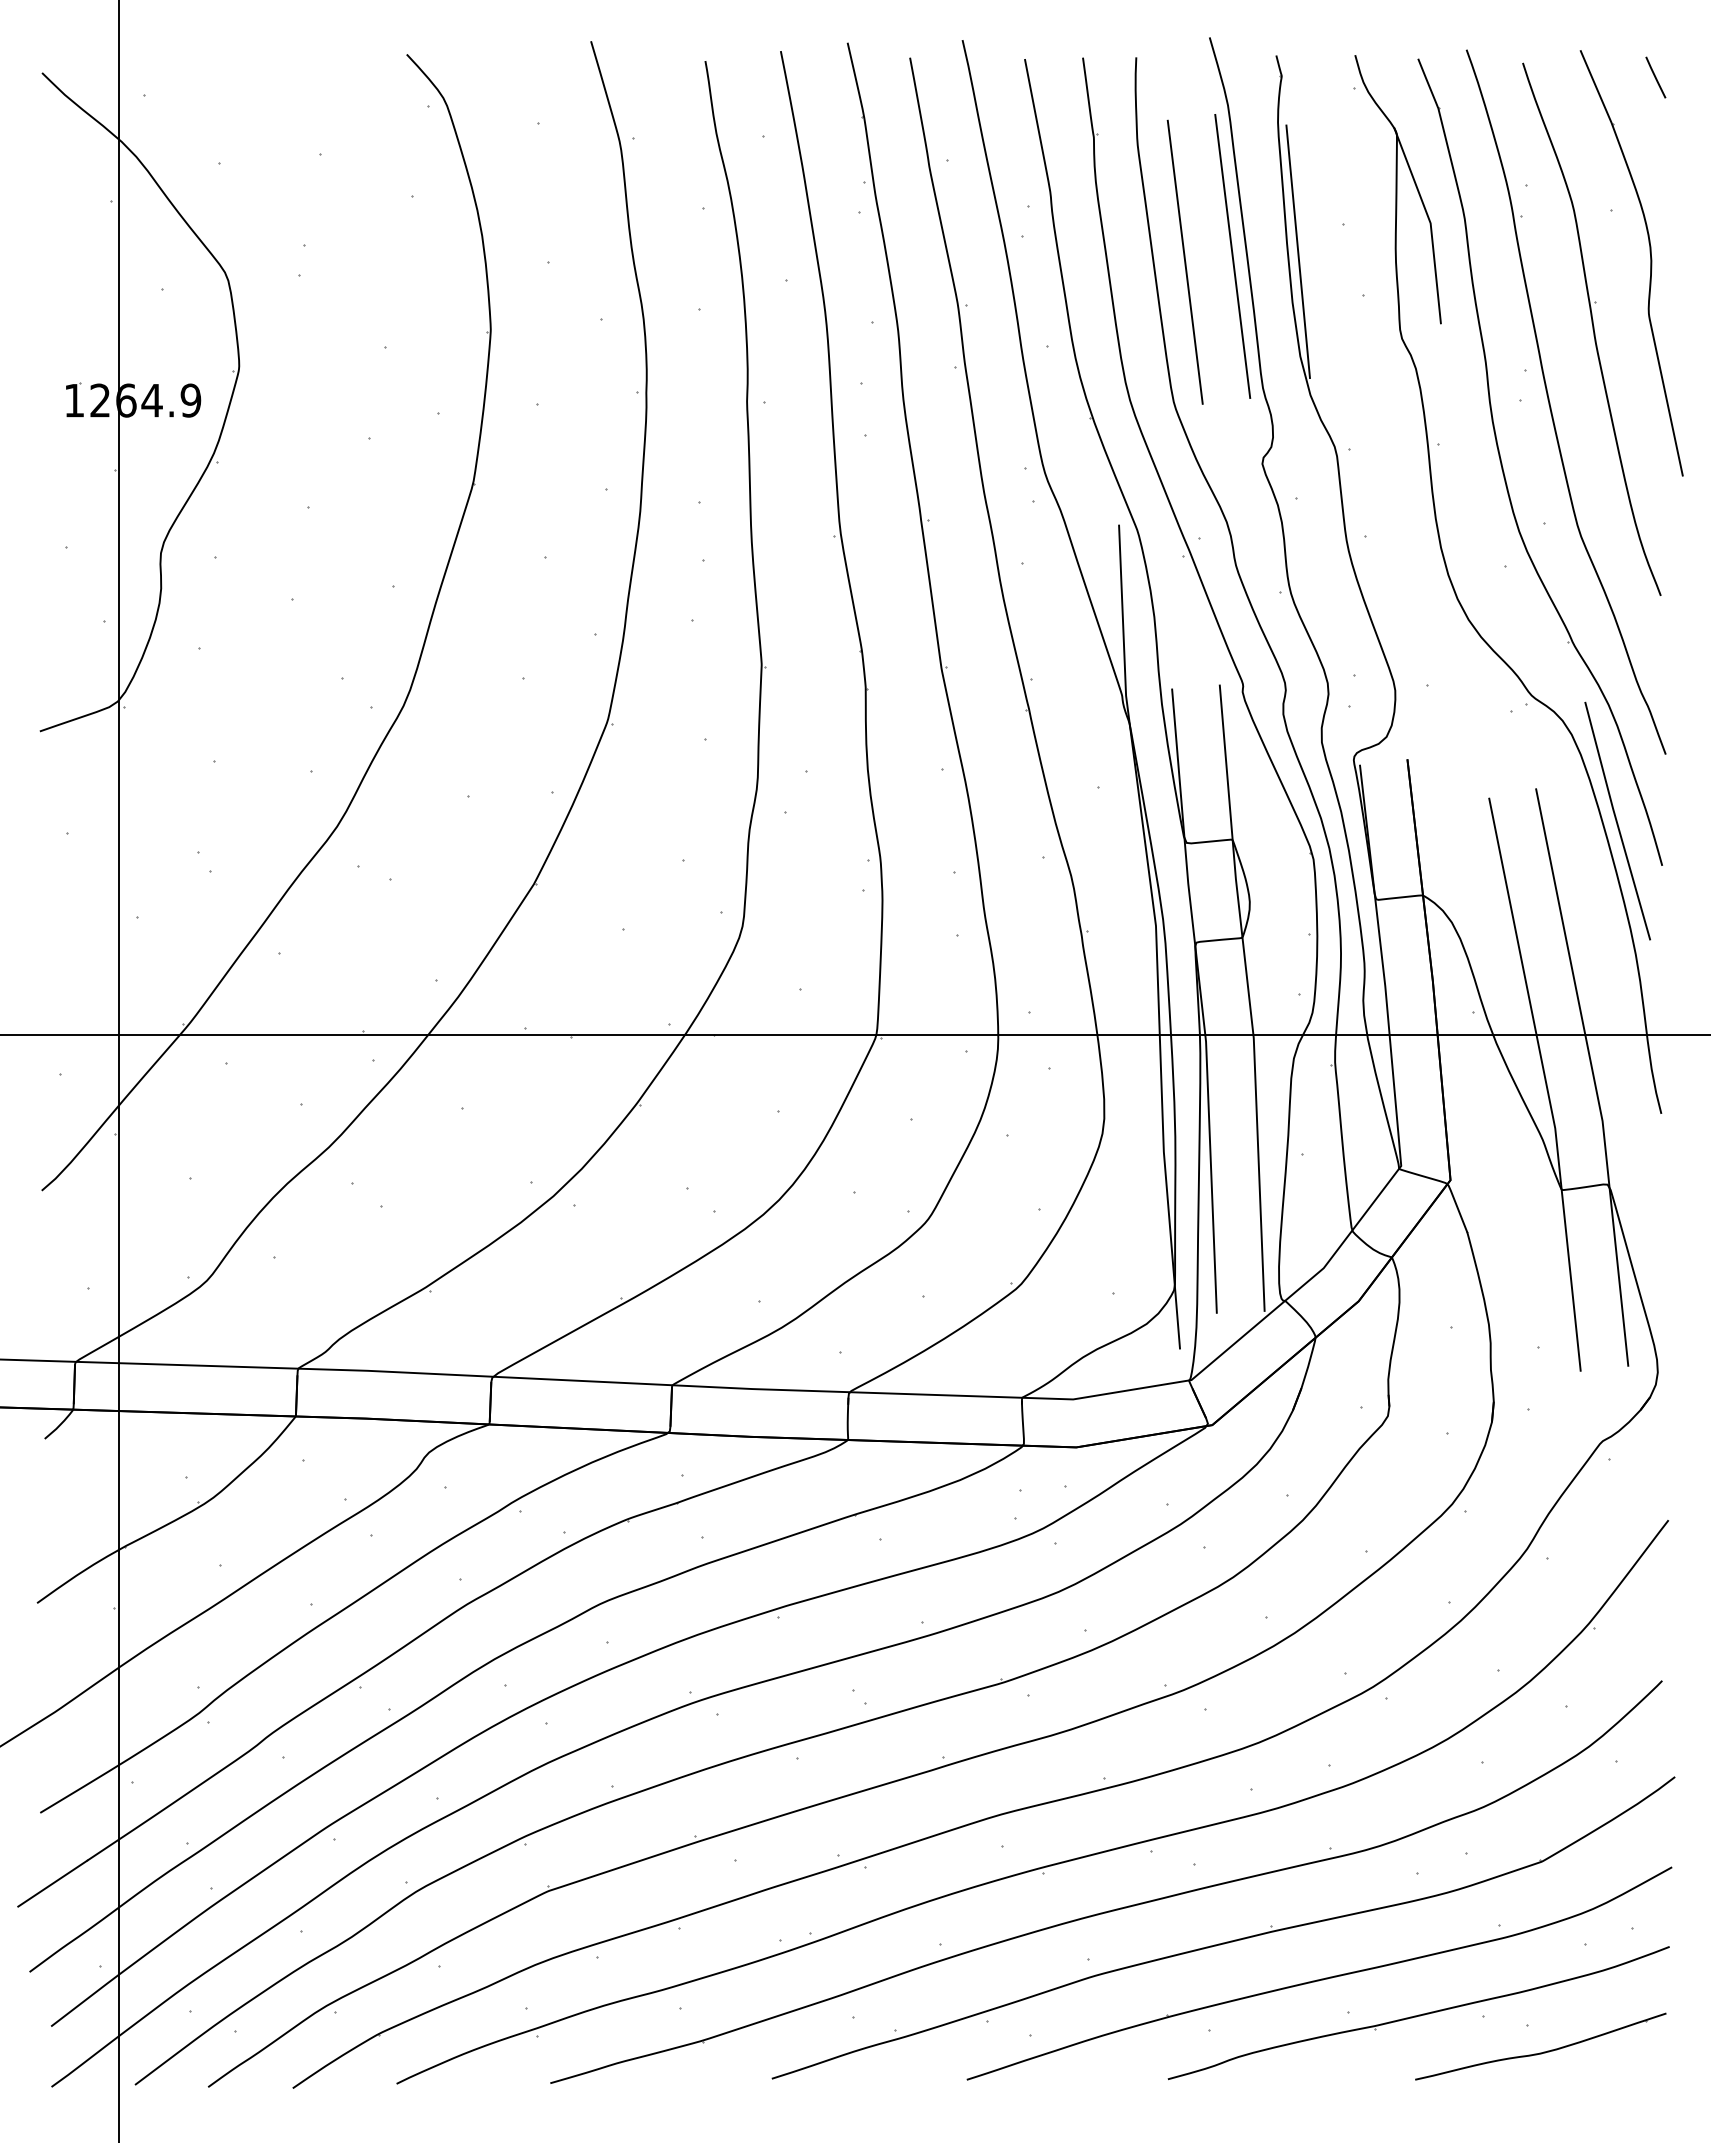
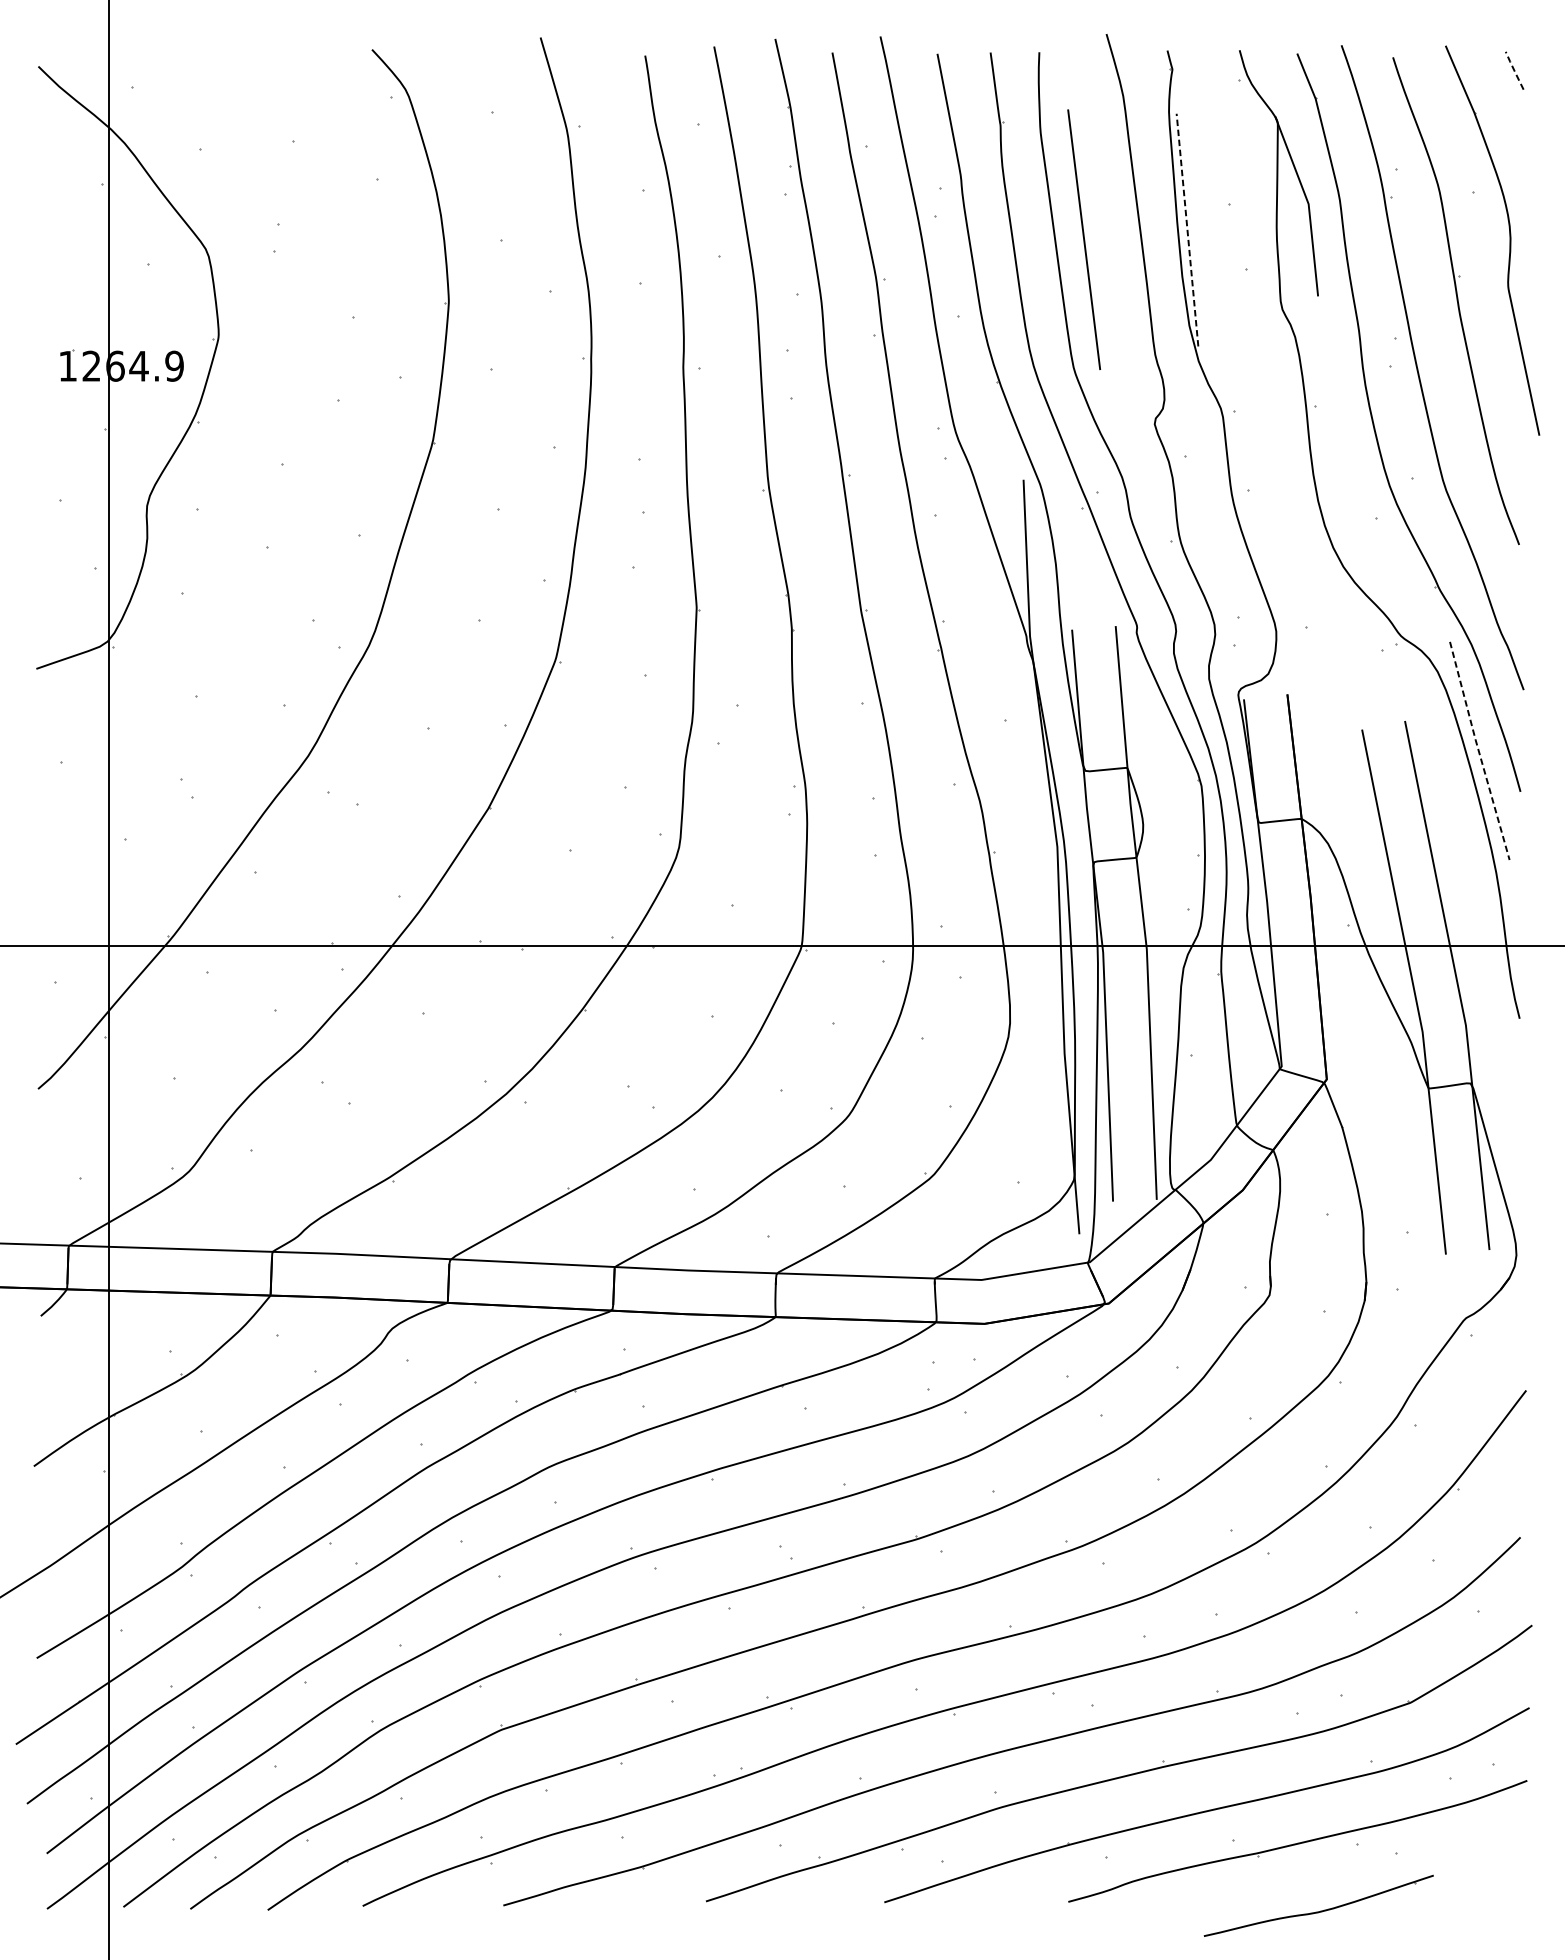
line: (1655, 77) -> (1514, 70), solid -> dashed
line: (1298, 251) -> (1187, 229), solid -> dashed
line: (1232, 256) -> (1127, 234), removed
line: (1616, 821) -> (1478, 751), solid -> dashed
part: (1540, 2046) -> (1318, 1905), moved

